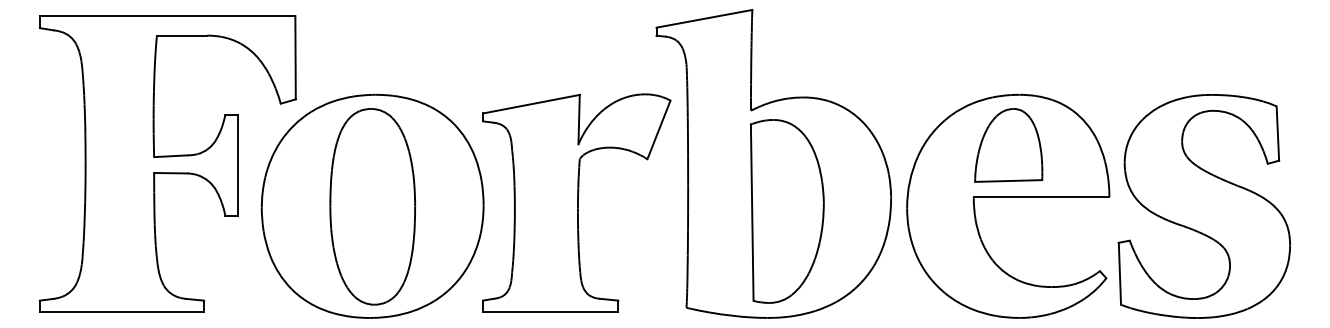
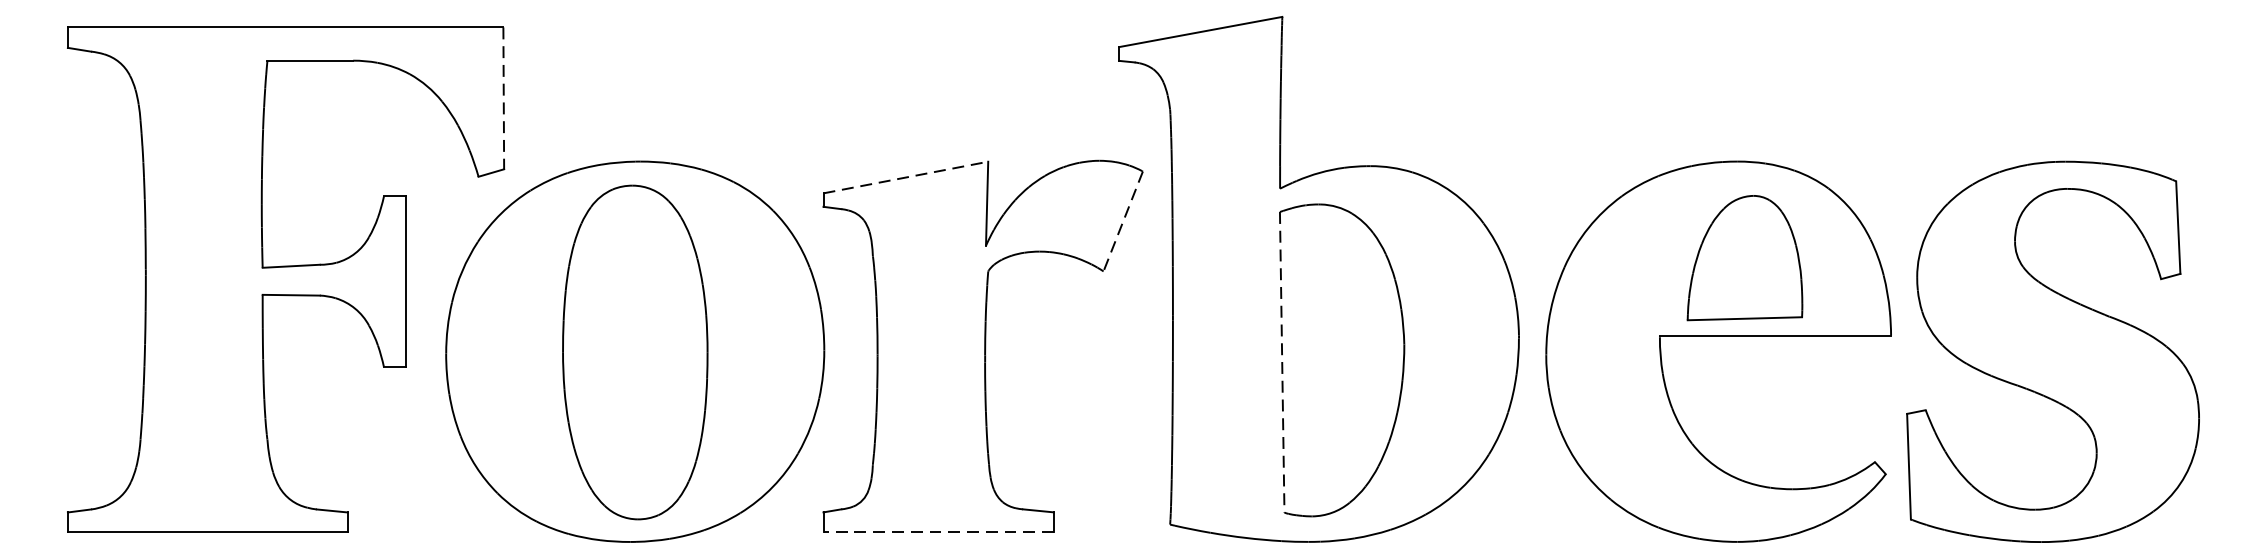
line: (295, 57) -> (503, 97), solid -> dashed
line: (531, 104) -> (905, 178), solid -> dashed
line: (658, 130) -> (1122, 222), solid -> dashed
part: (1008, 145) -> (1744, 258), moved
line: (752, 213) -> (1282, 363), solid -> dashed
line: (550, 312) -> (938, 532), solid -> dashed

